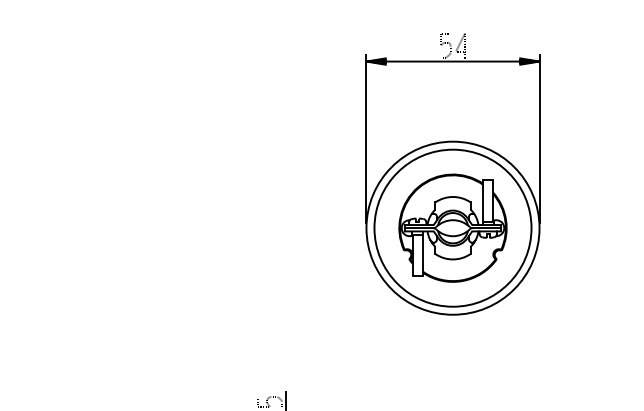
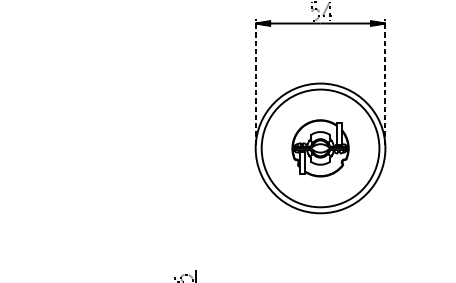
line: (366, 138) -> (255, 81), solid -> dashed
line: (539, 138) -> (385, 81), solid -> dashed
part: (452, 227) -> (320, 147), size x0.7

